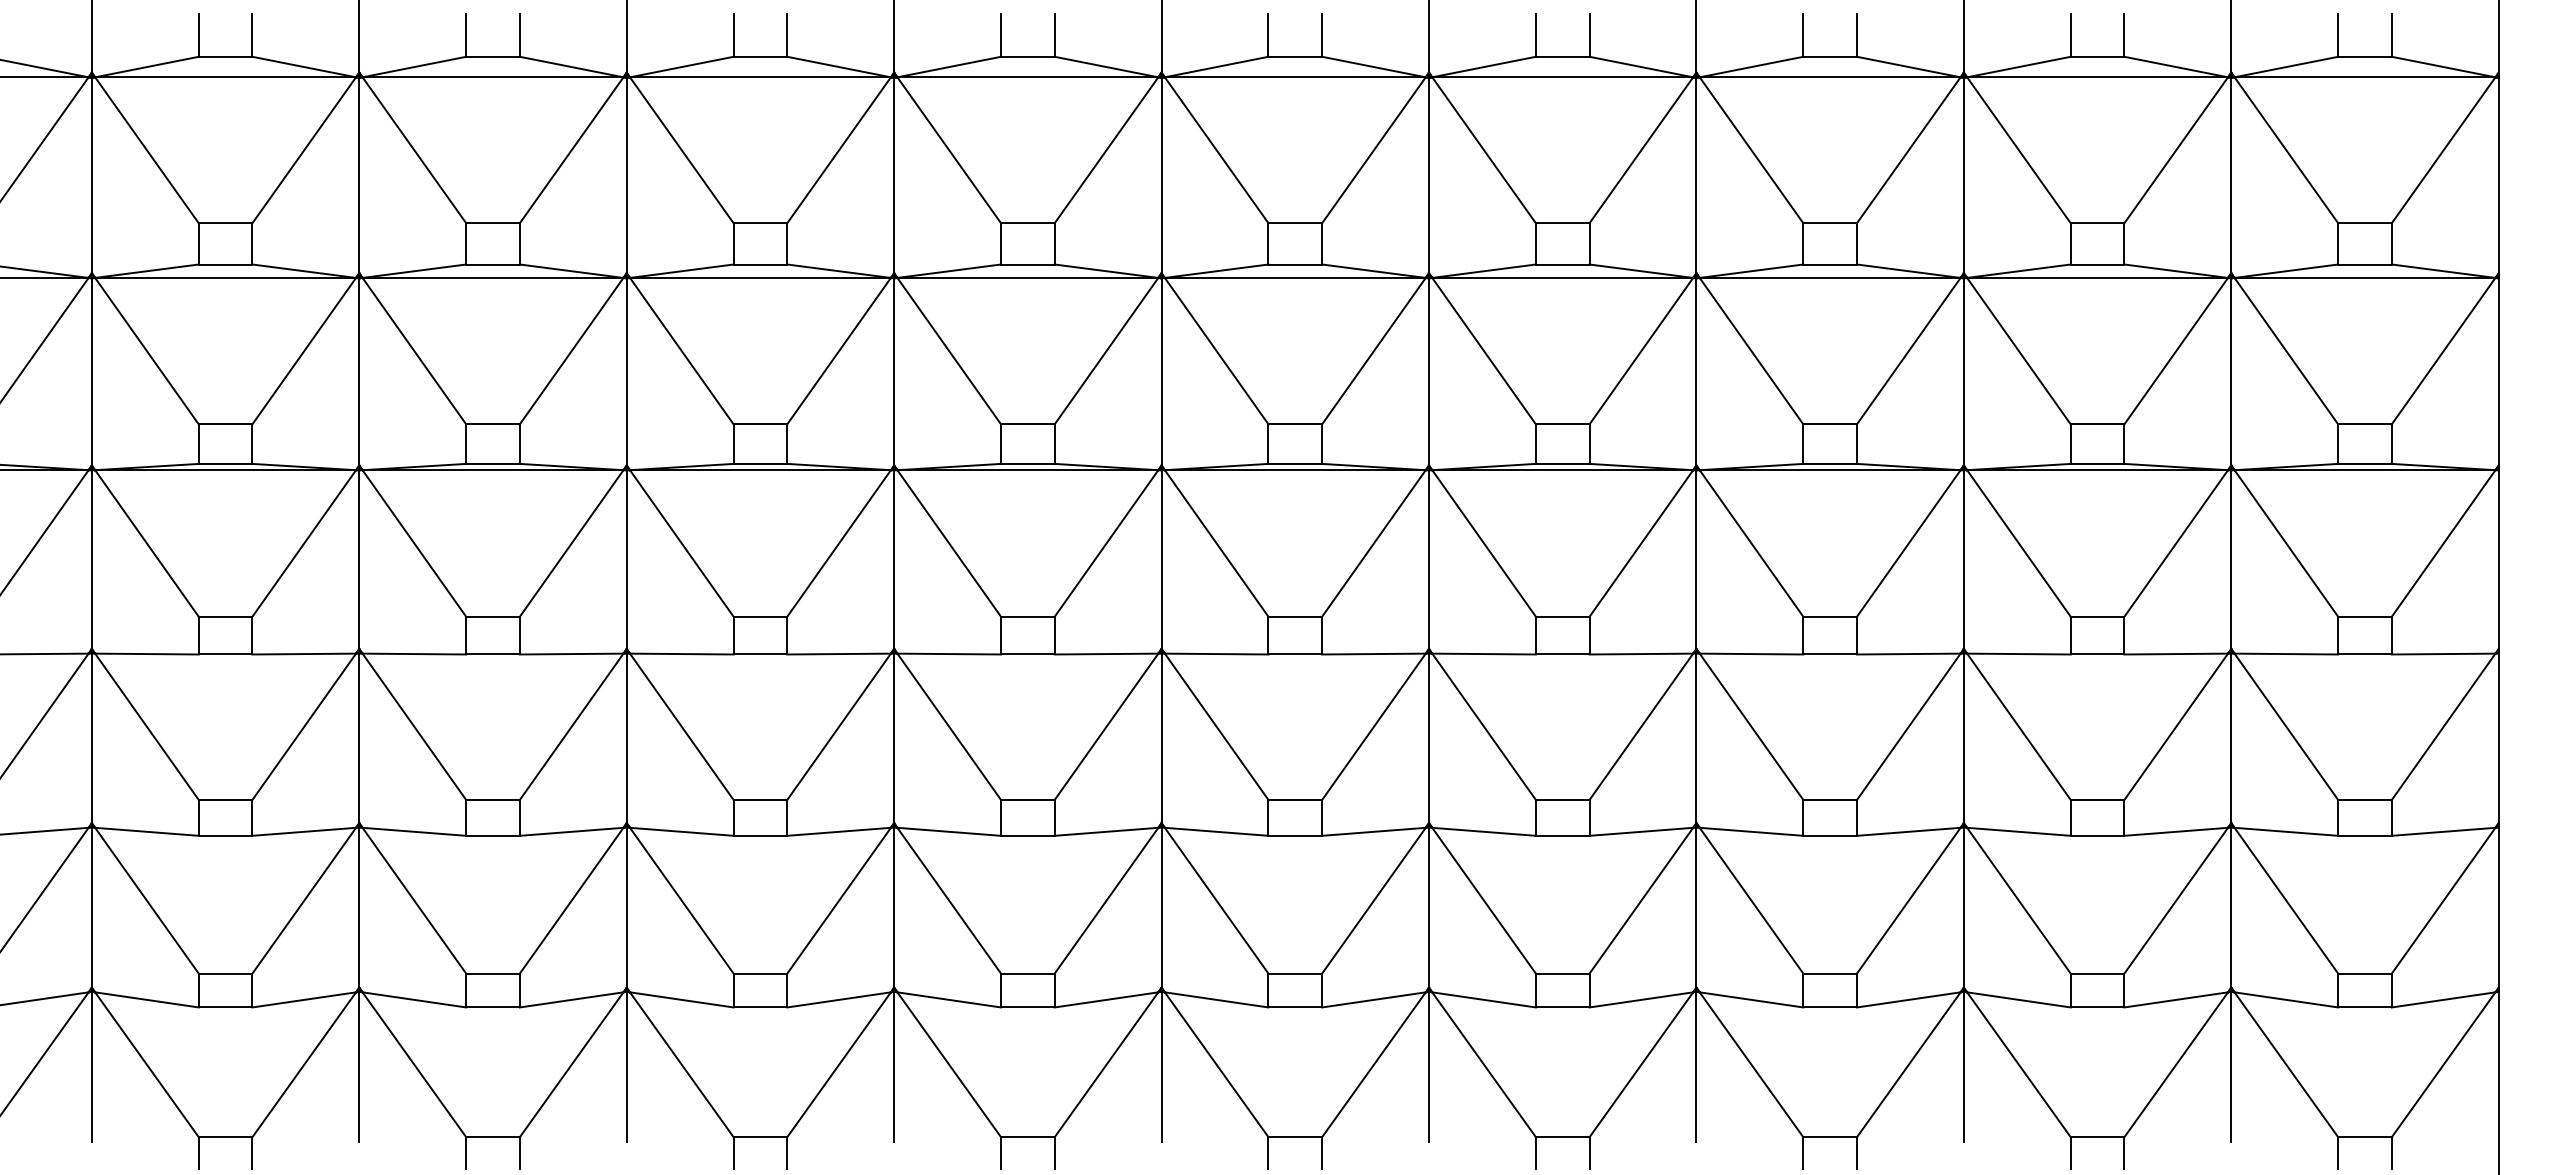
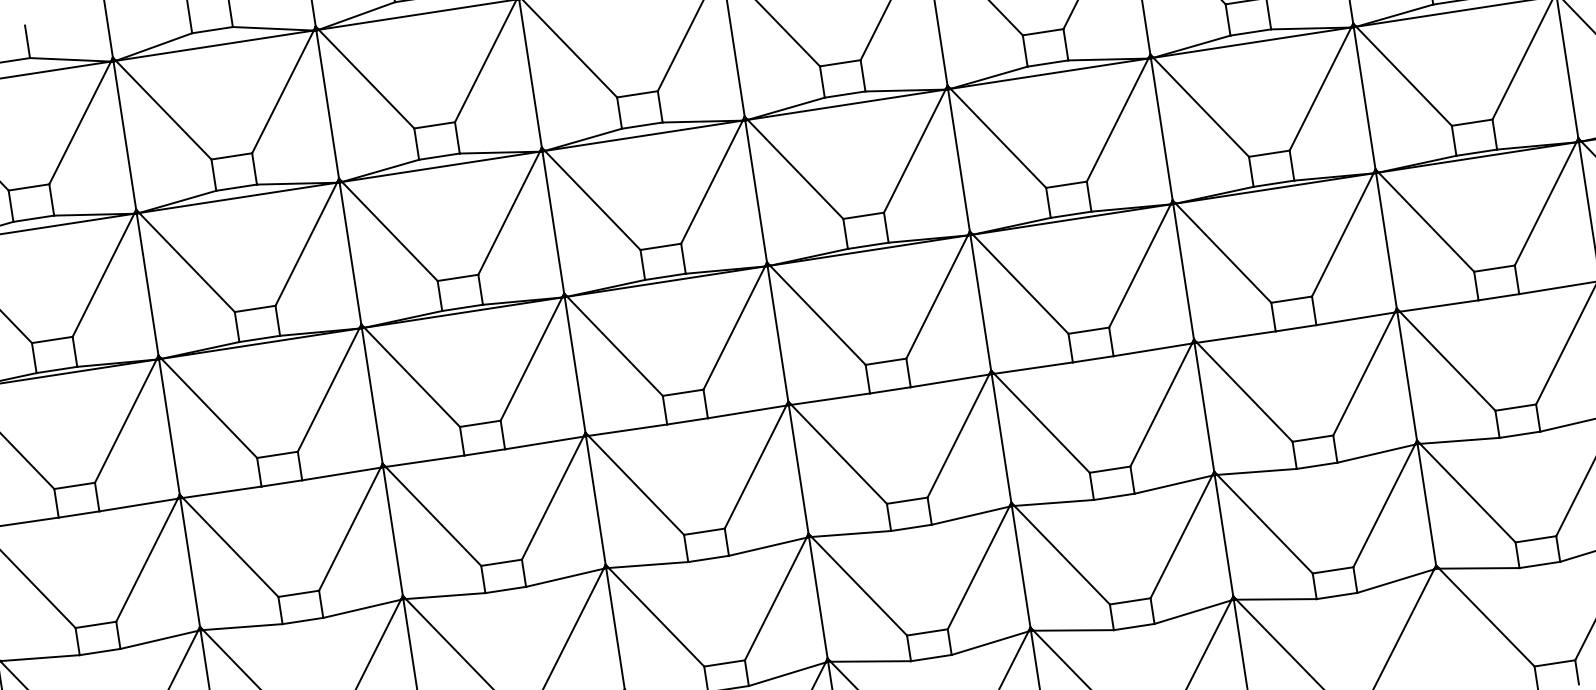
line: (1963, 1066) -> (1445, 625), removed

